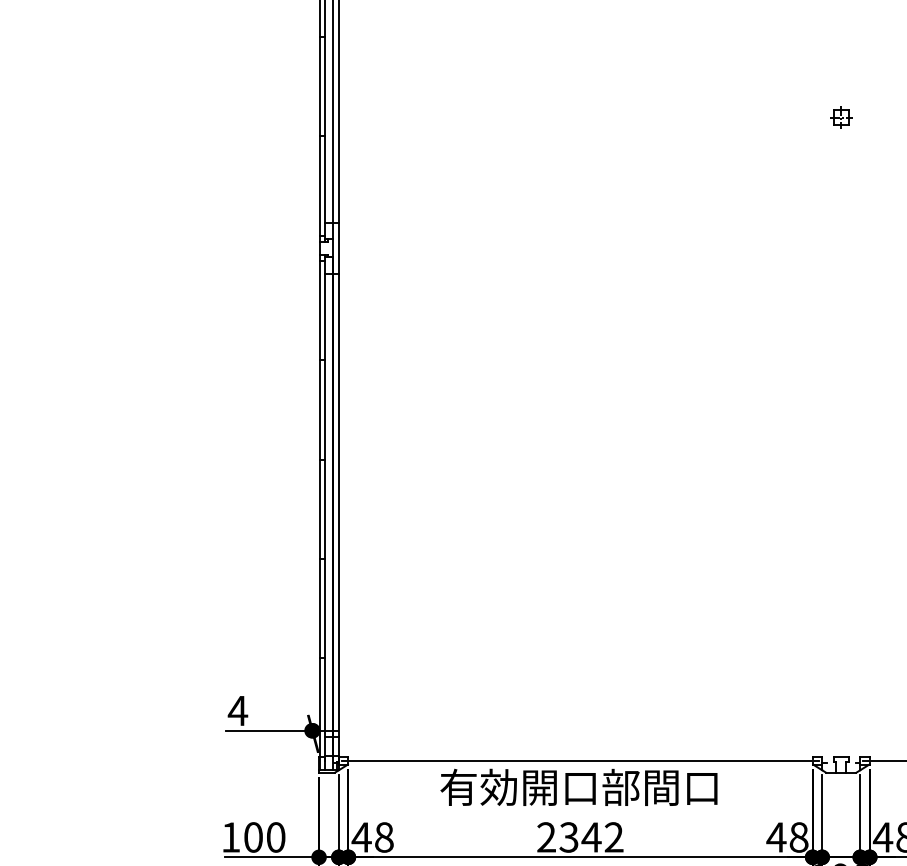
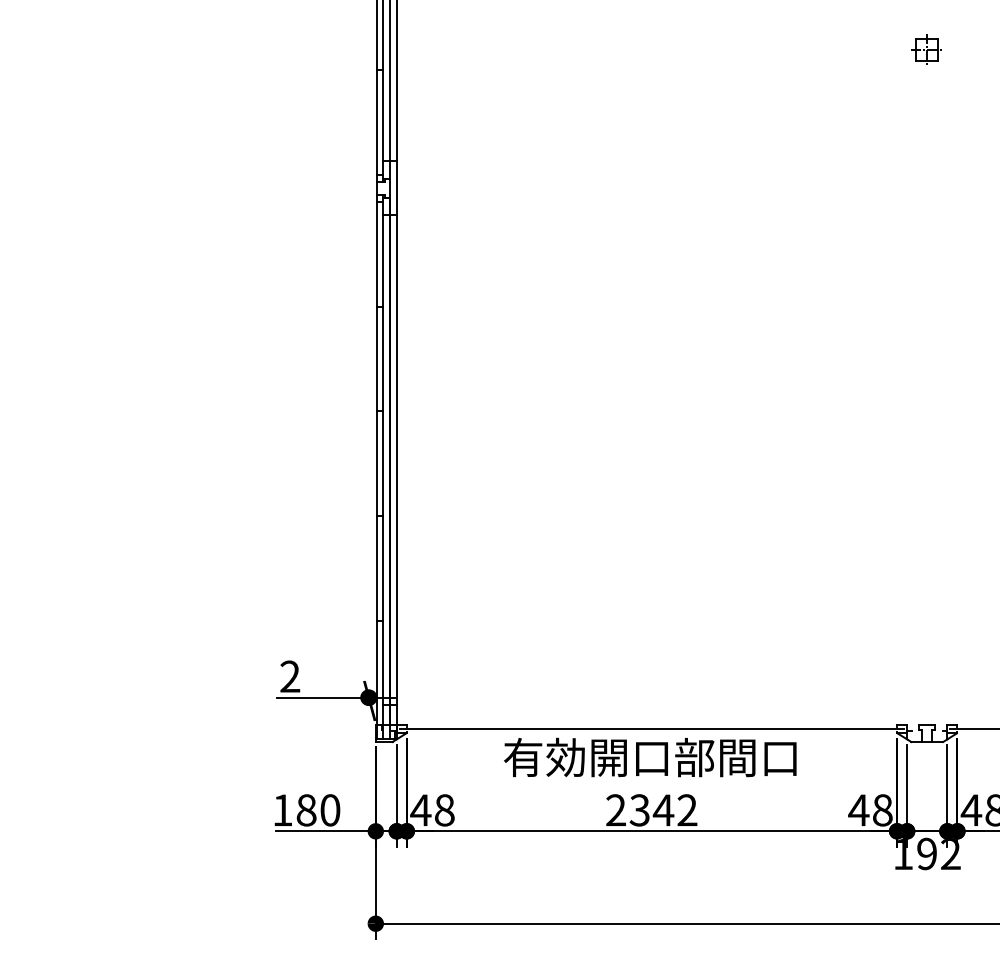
part: (840, 117) -> (926, 49), size x1.4
text: (237, 710) -> (289, 676), 4 -> 2
text: (253, 837) -> (306, 810), 100 -> 180

